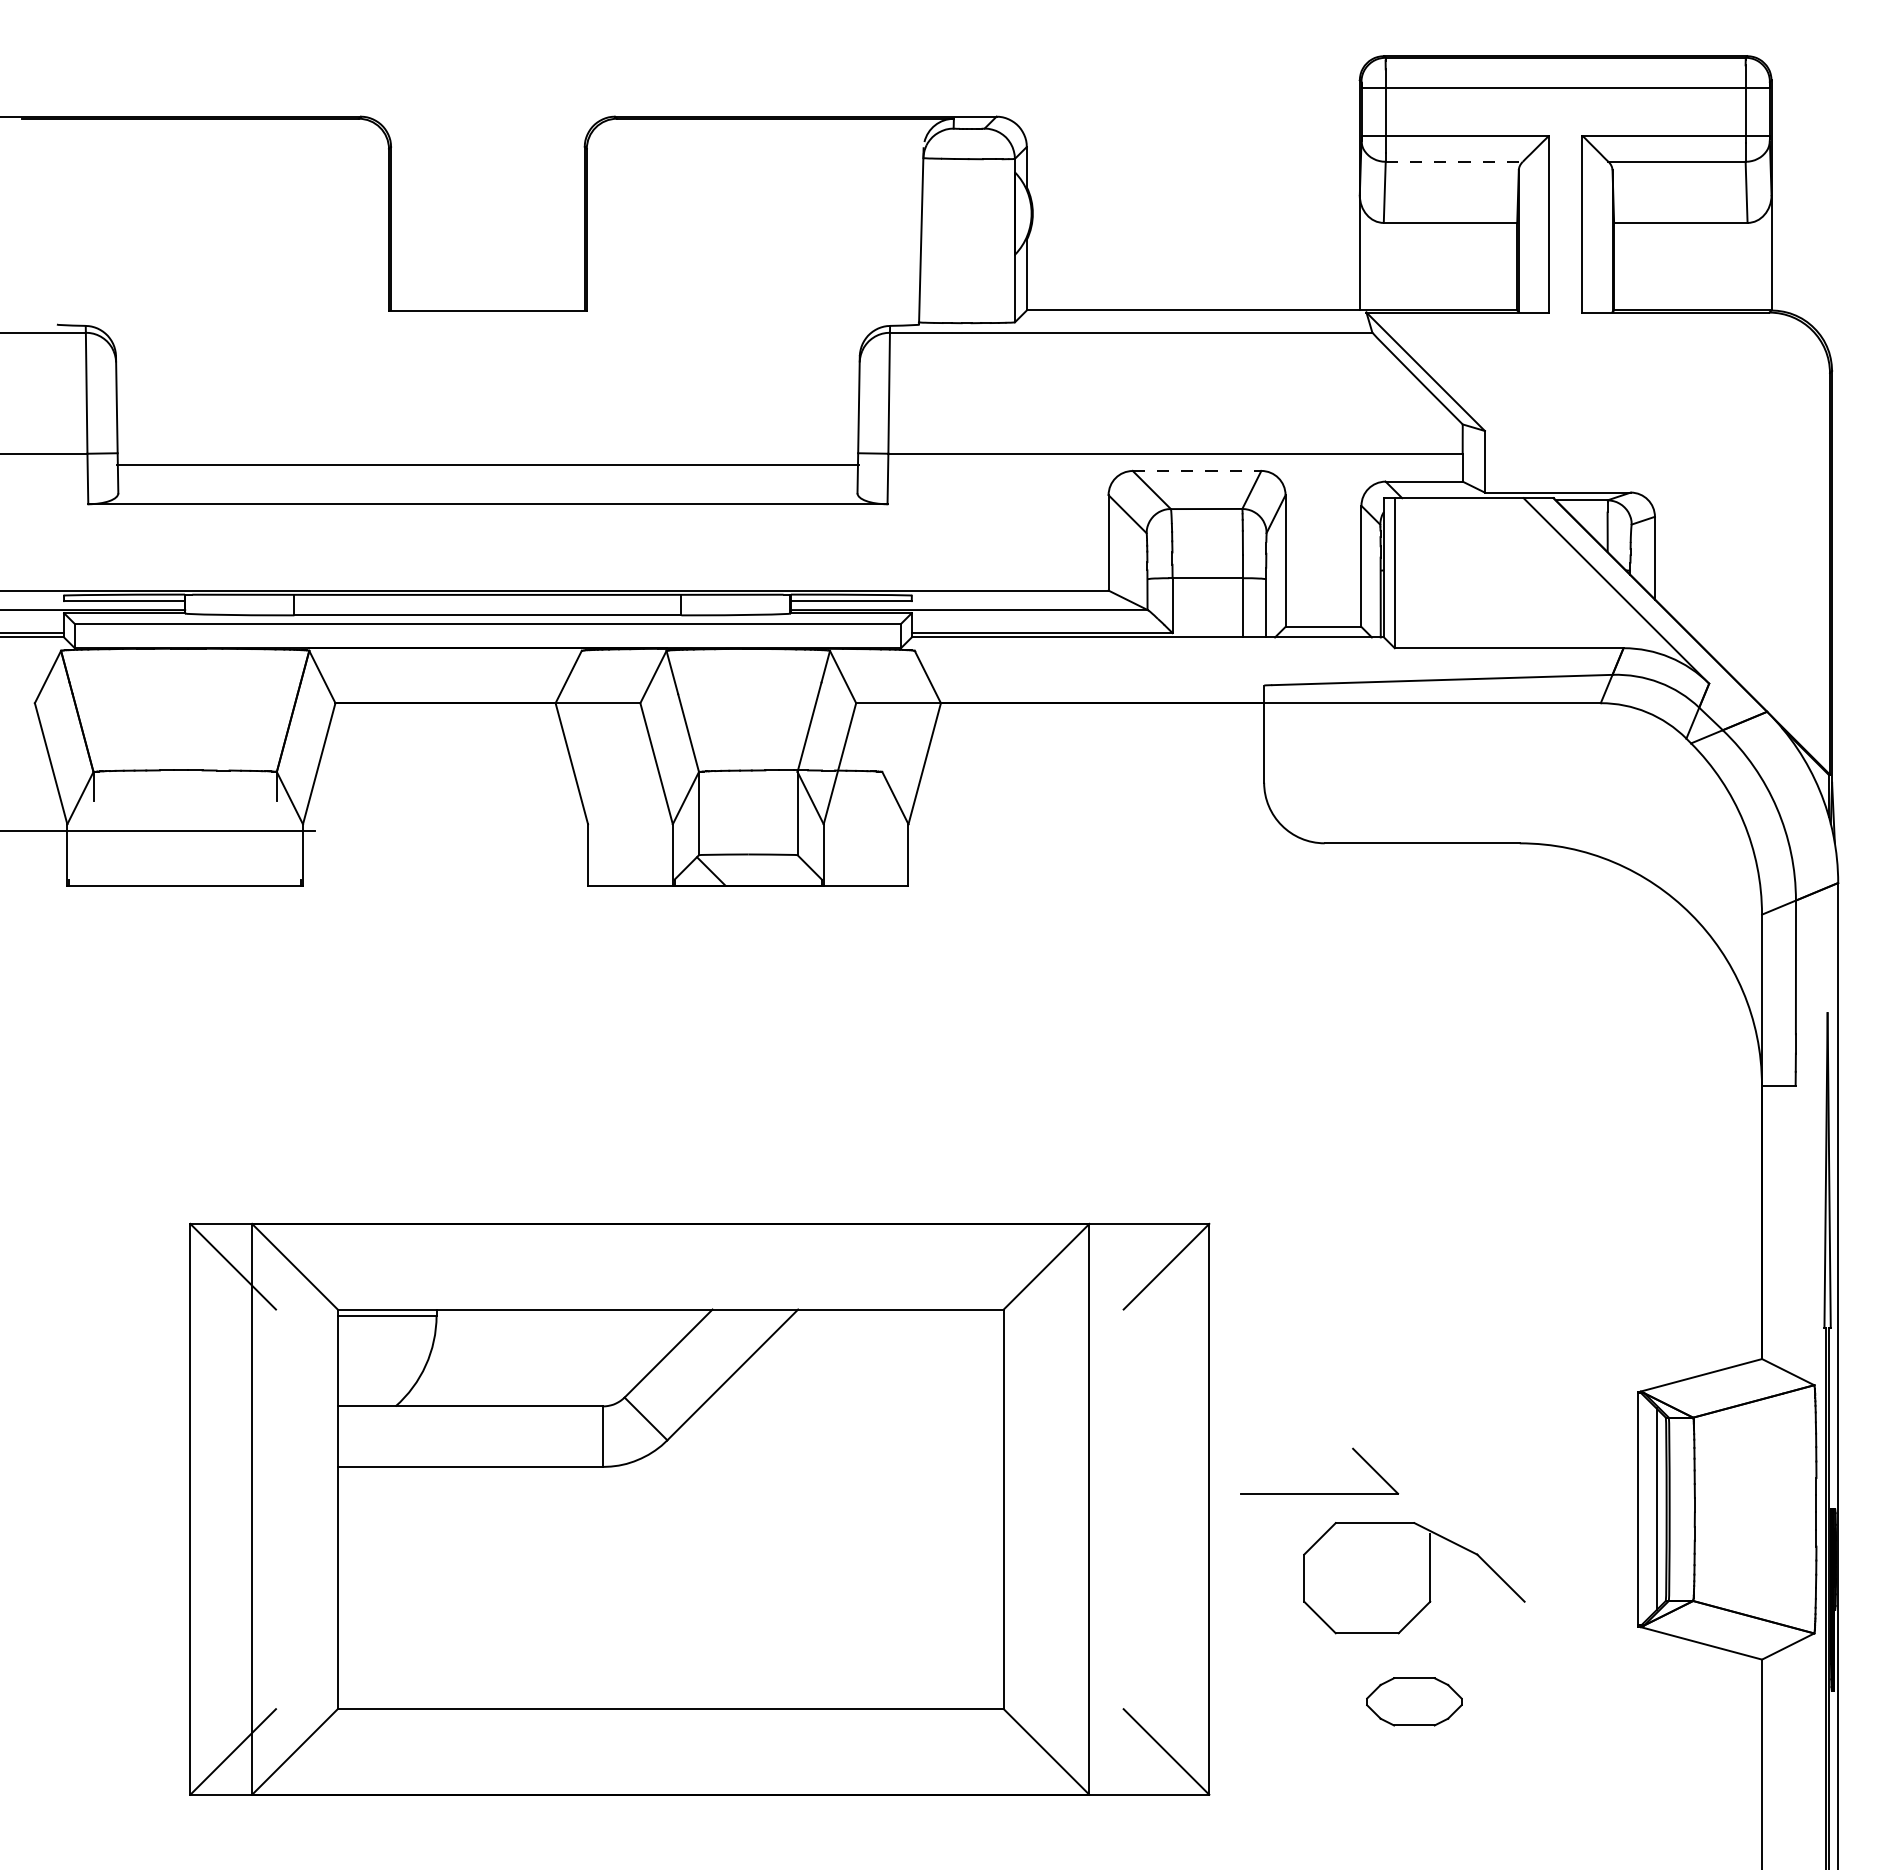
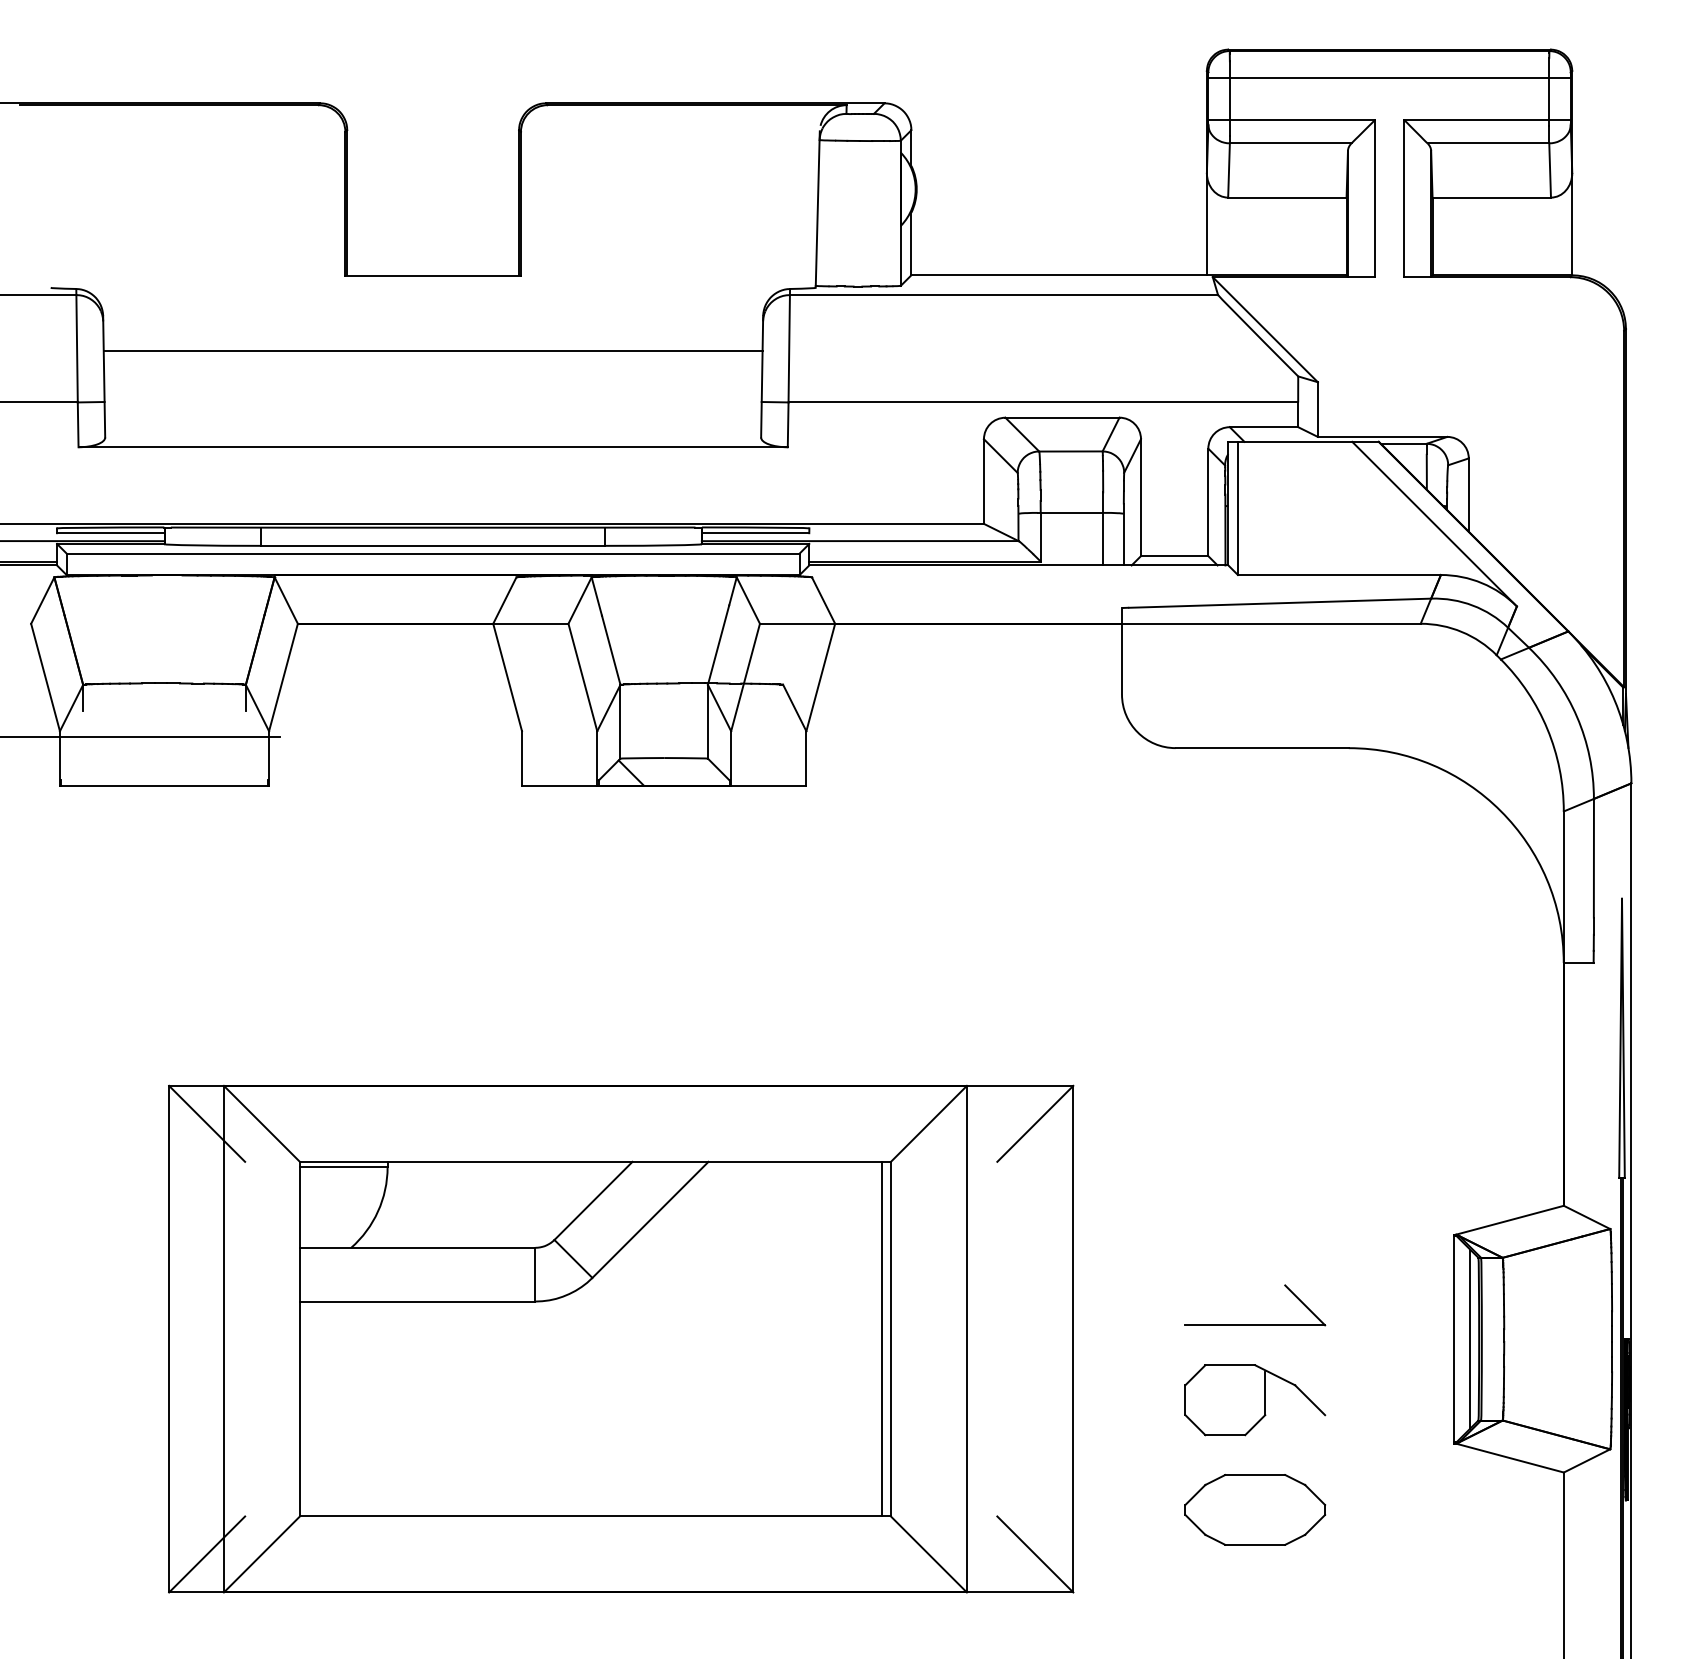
line: (1454, 161) -> (1290, 143), dashed -> solid
line: (487, 465) -> (432, 350), moved
line: (1197, 470) -> (1062, 417), dashed -> solid
part: (1319, 1493) -> (1255, 1325), moved
line: (993, 1509) -> (881, 1339), added
part: (1413, 1577) -> (1254, 1399), size x0.71
part: (1414, 1701) -> (1255, 1509), size x1.67

